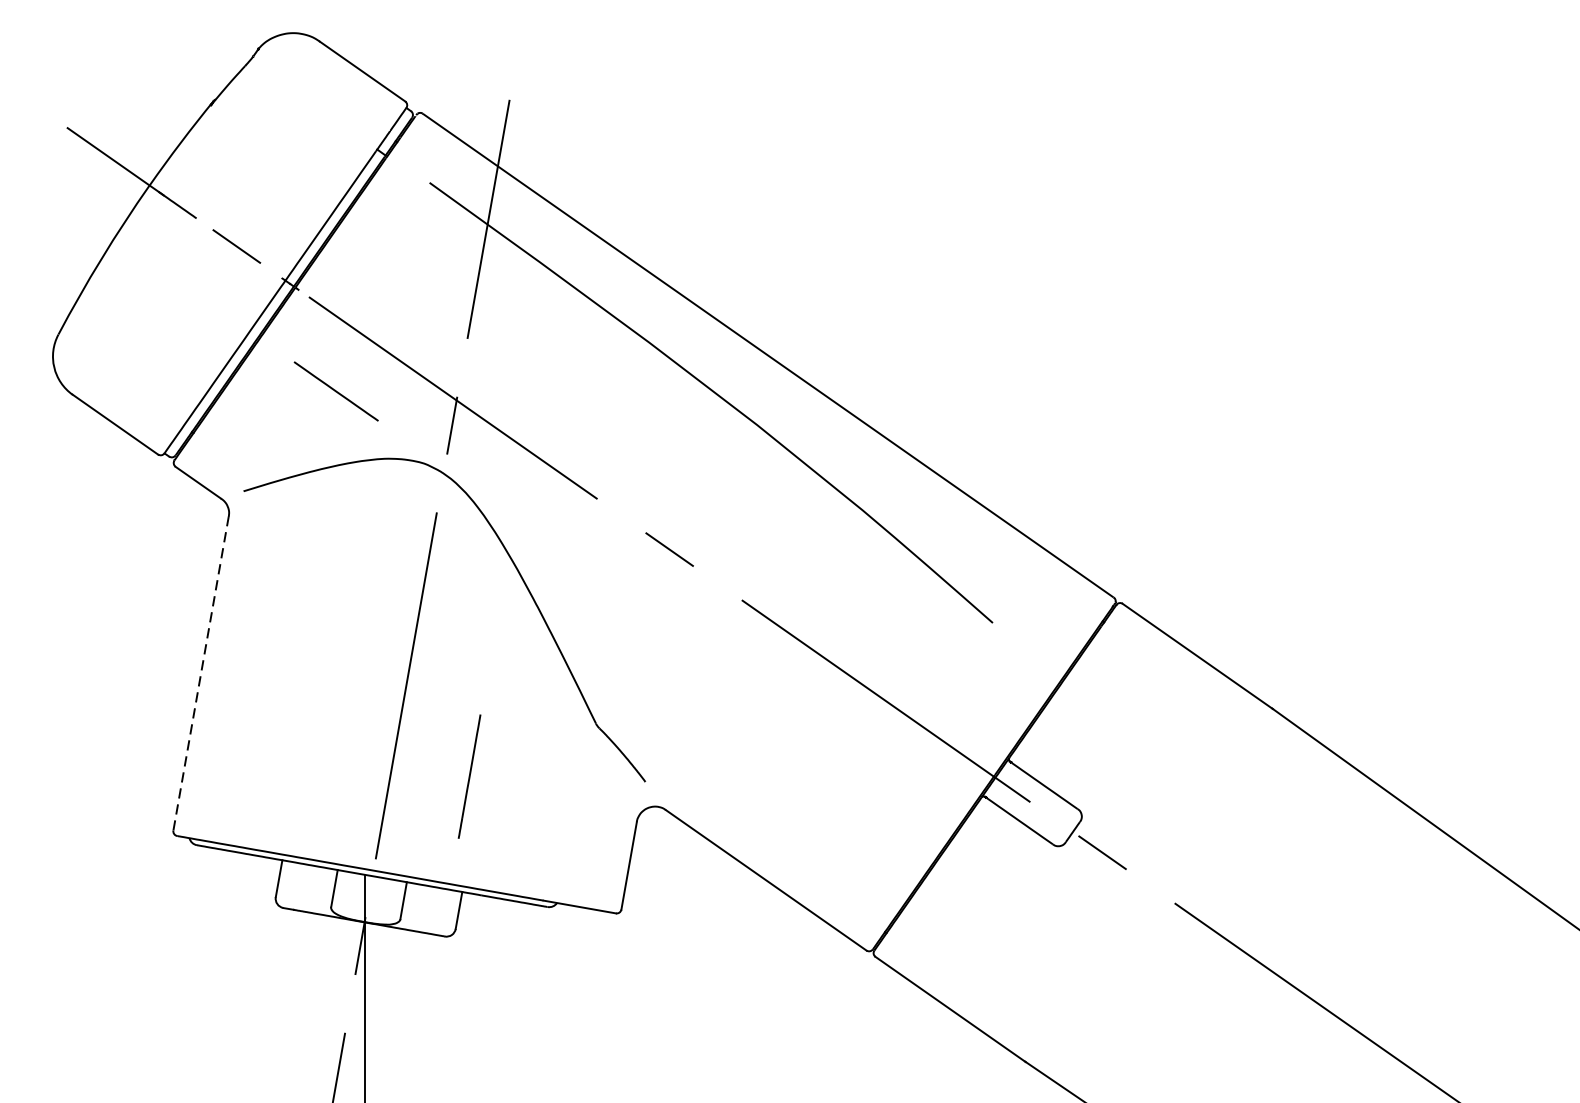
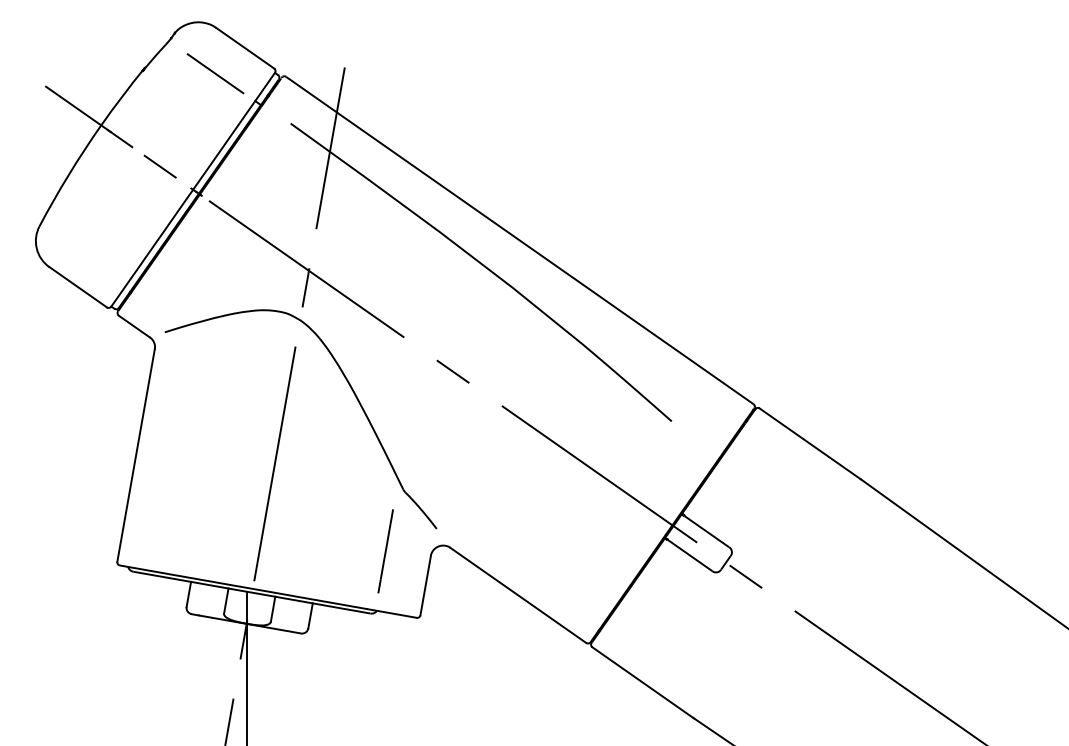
line: (336, 391) -> (215, 73), moved
line: (201, 673) -> (136, 455), dashed -> solid
line: (469, 776) -> (385, 551), moved

